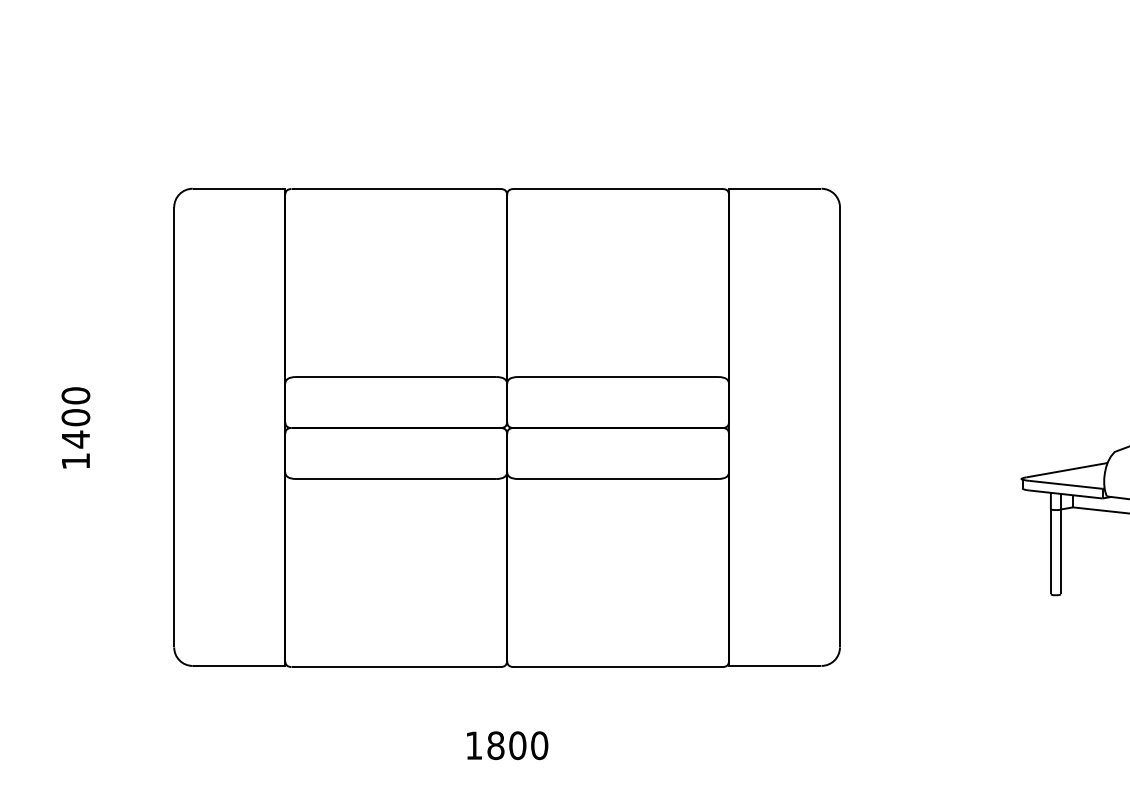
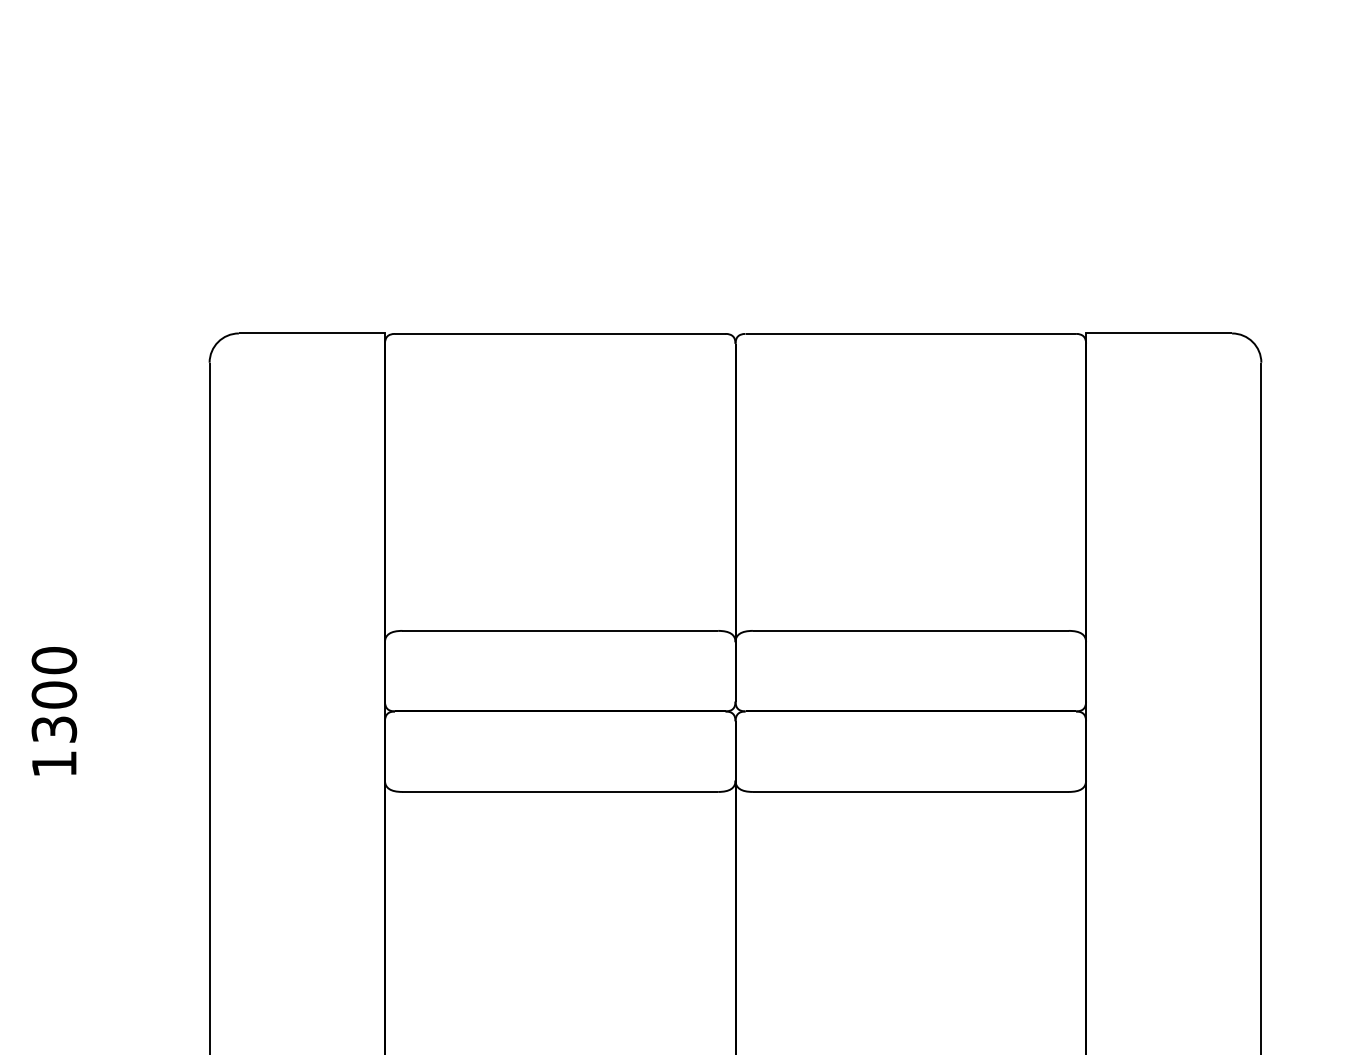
text: (75, 439) -> (53, 729), 1400 -> 1300

